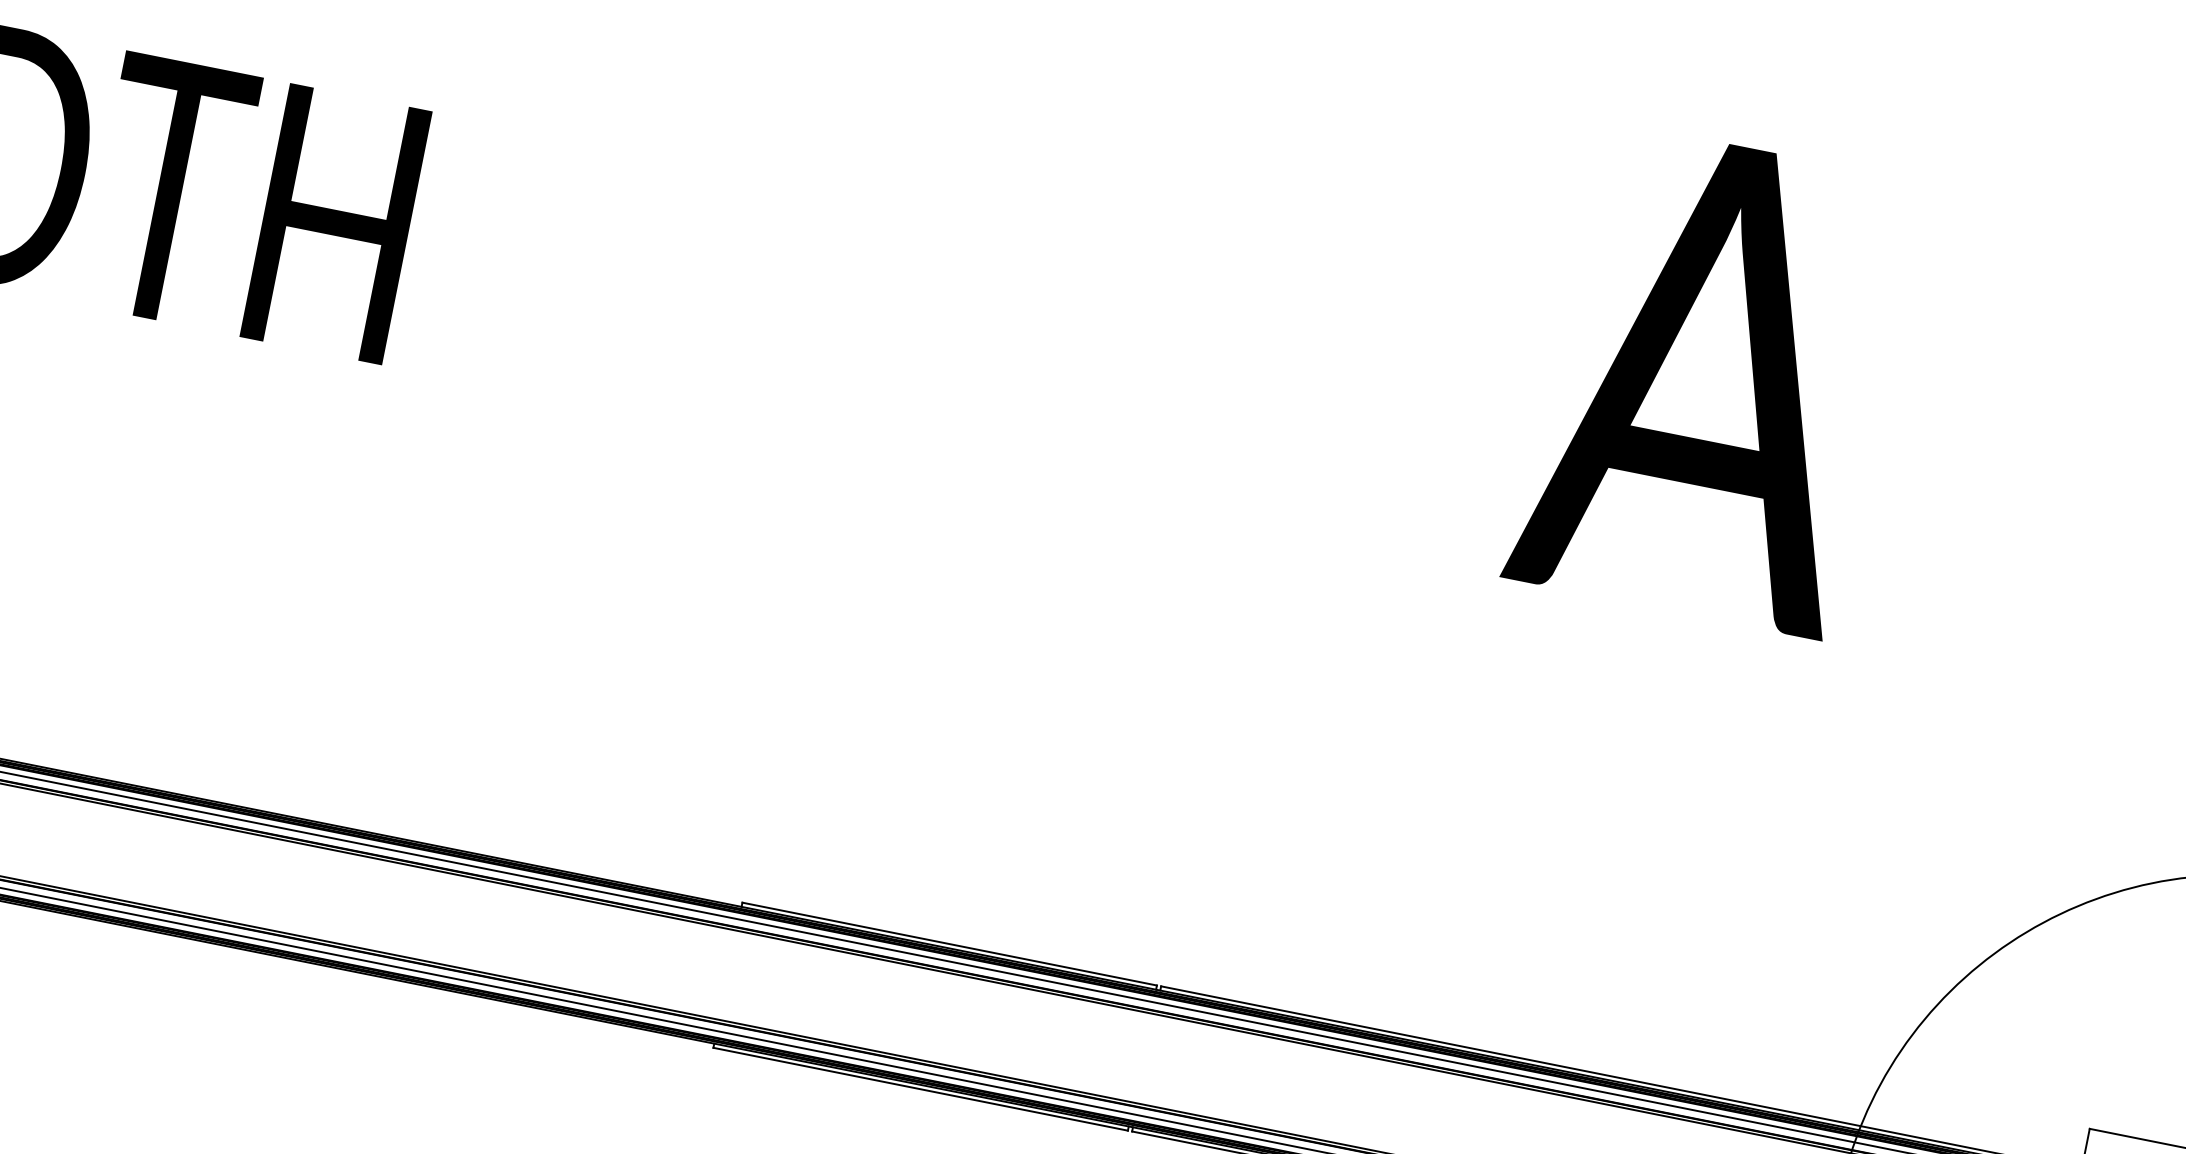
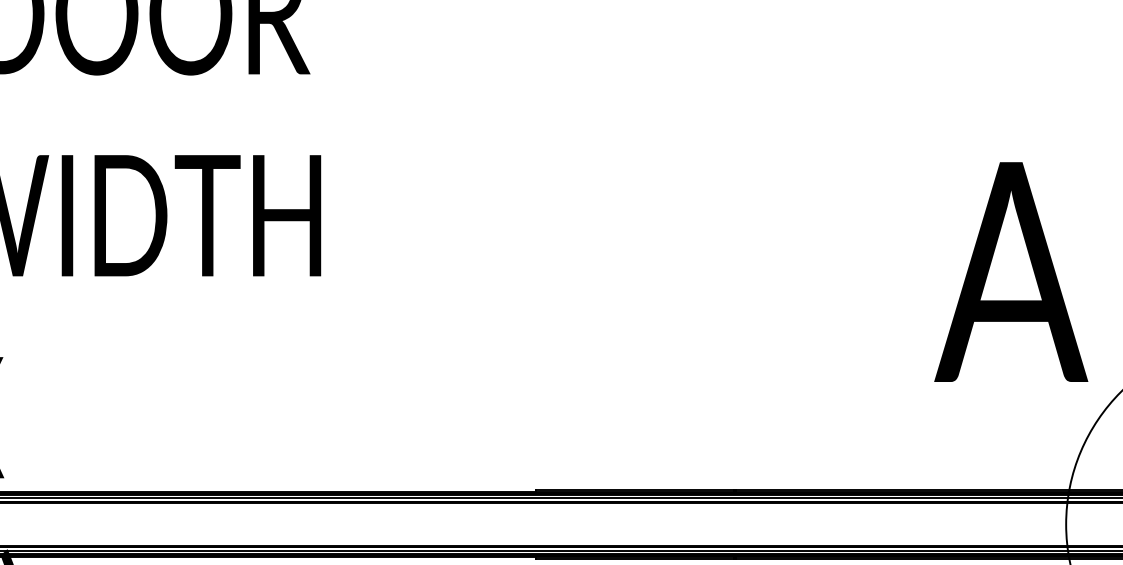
text: (1707, 377) -> (1011, 271), moved

